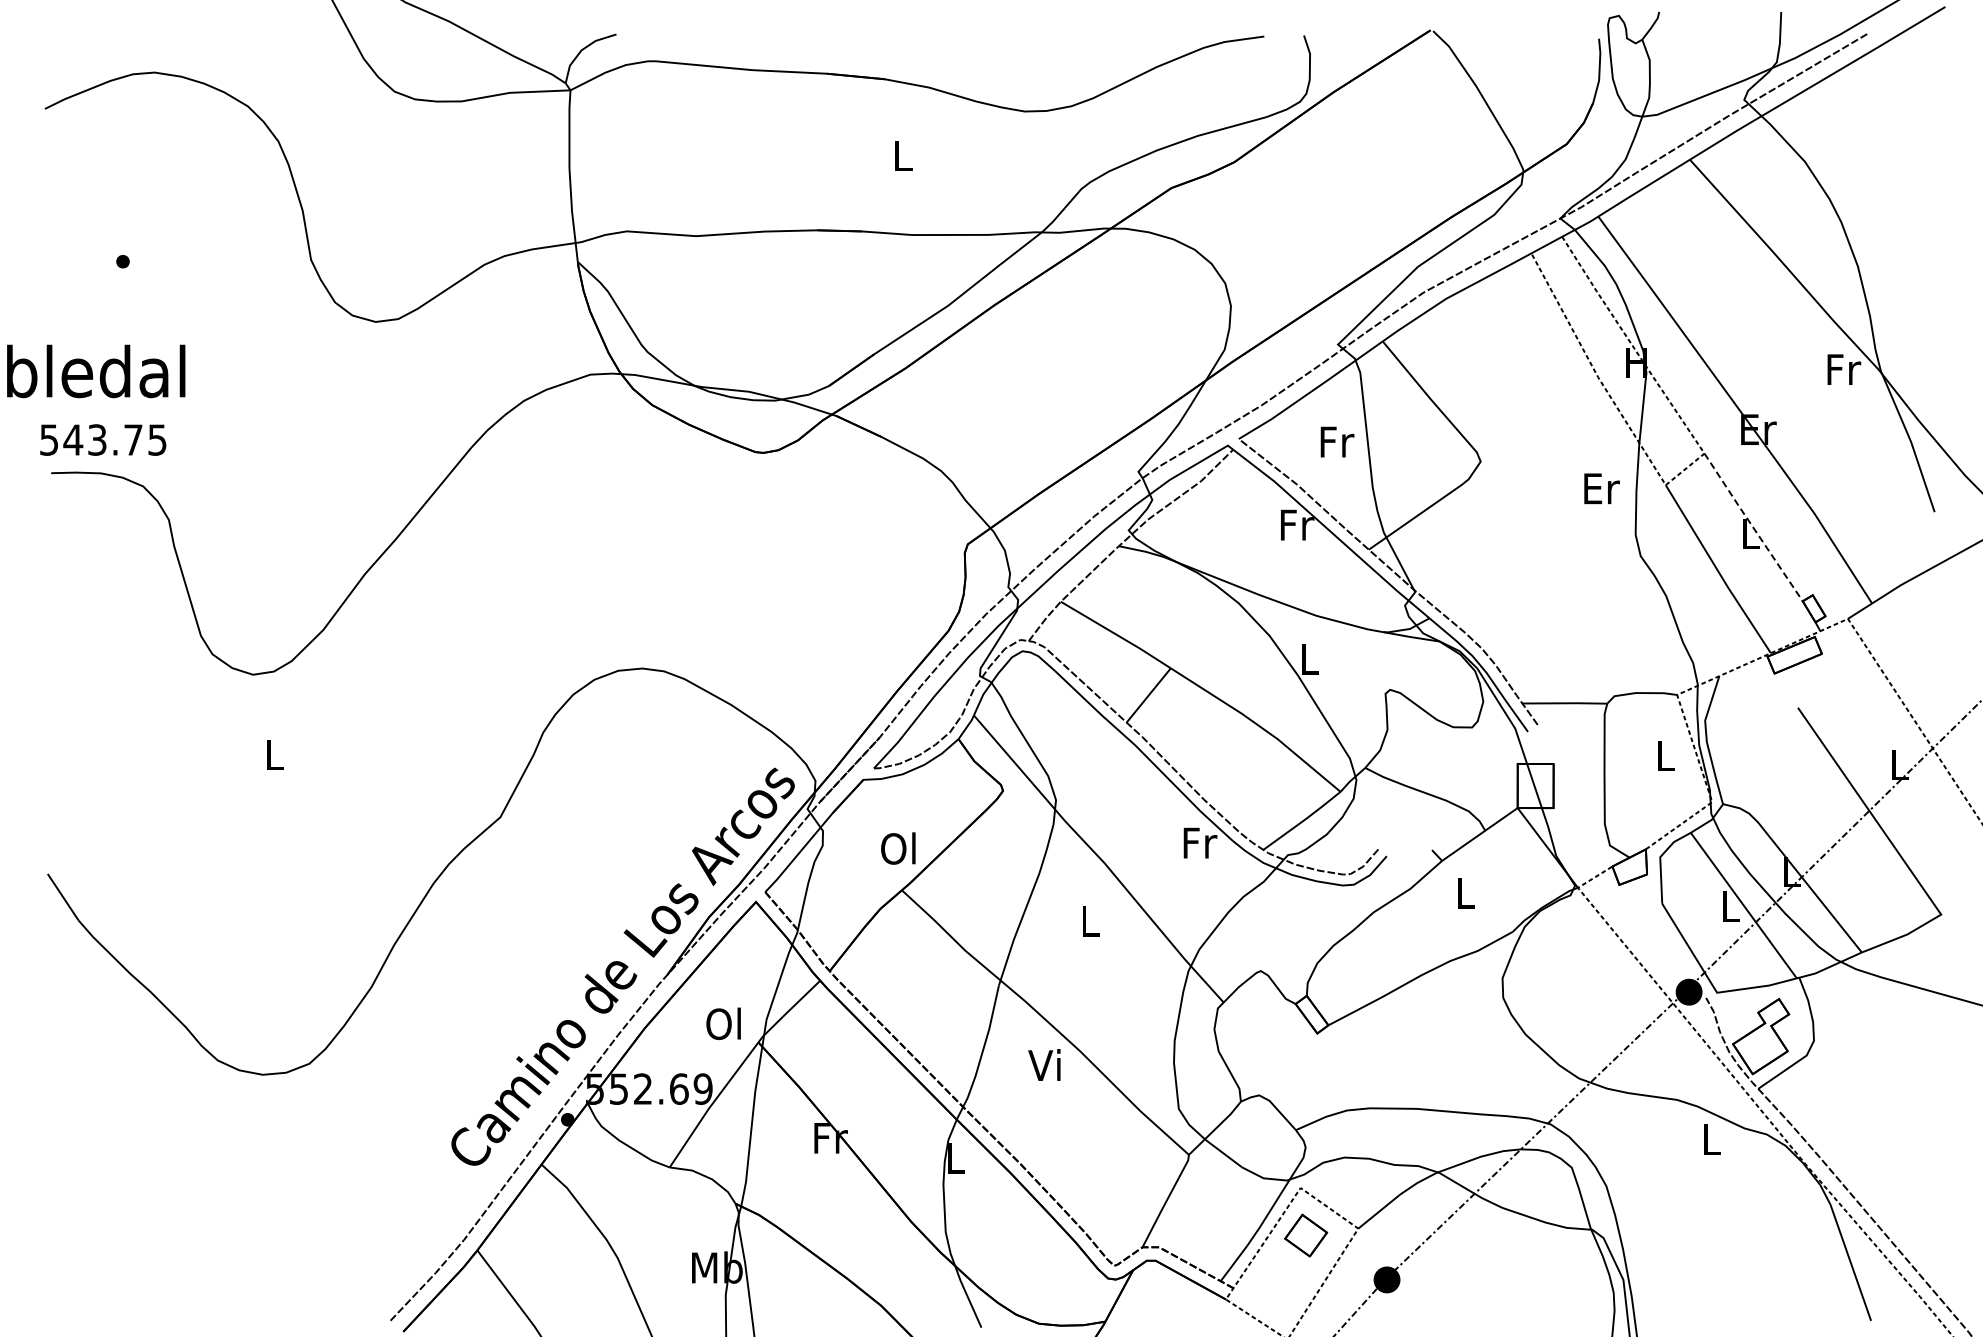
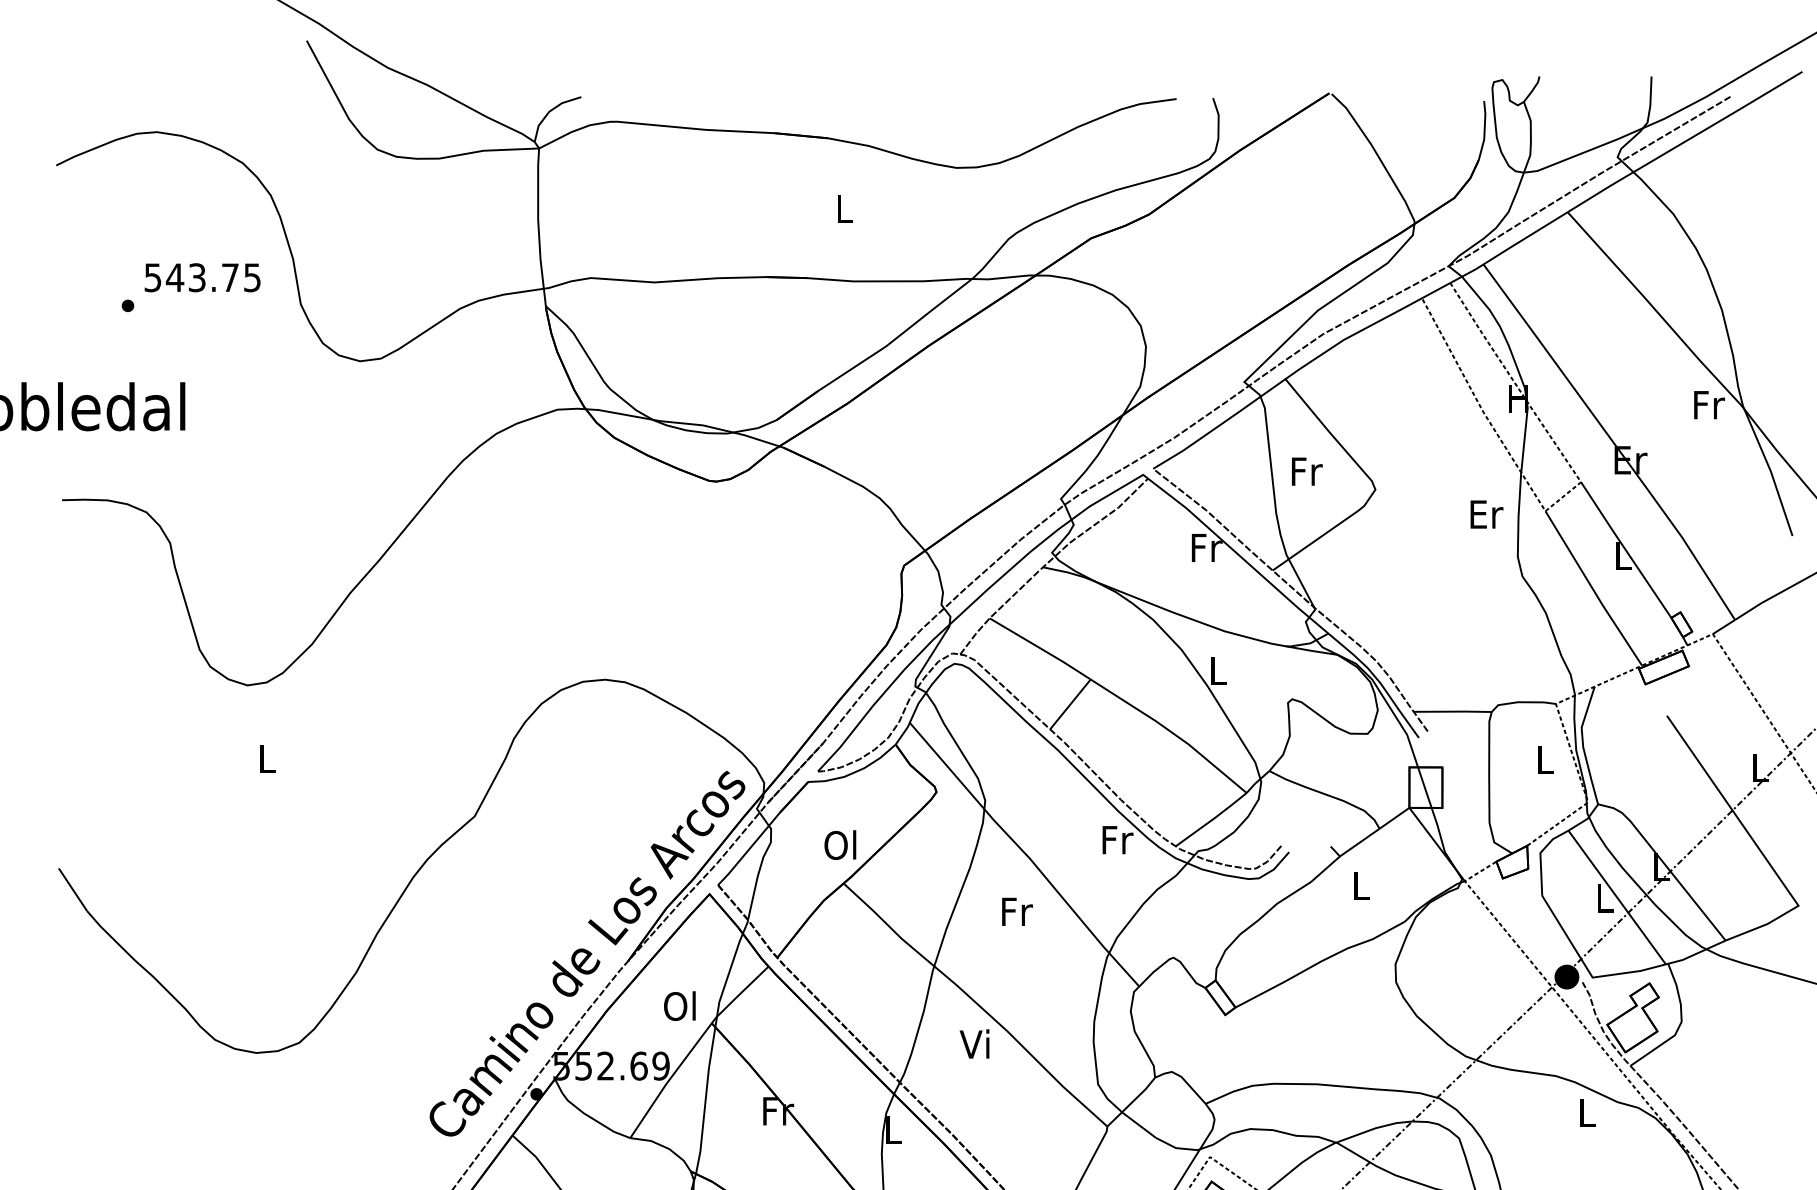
text: (103, 439) -> (202, 277), moved
text: (1337, 441) -> (1307, 471), moved
line: (1753, 527) -> (1626, 550), dashed -> solid
text: (1090, 921) -> (1016, 912), L -> Fr

